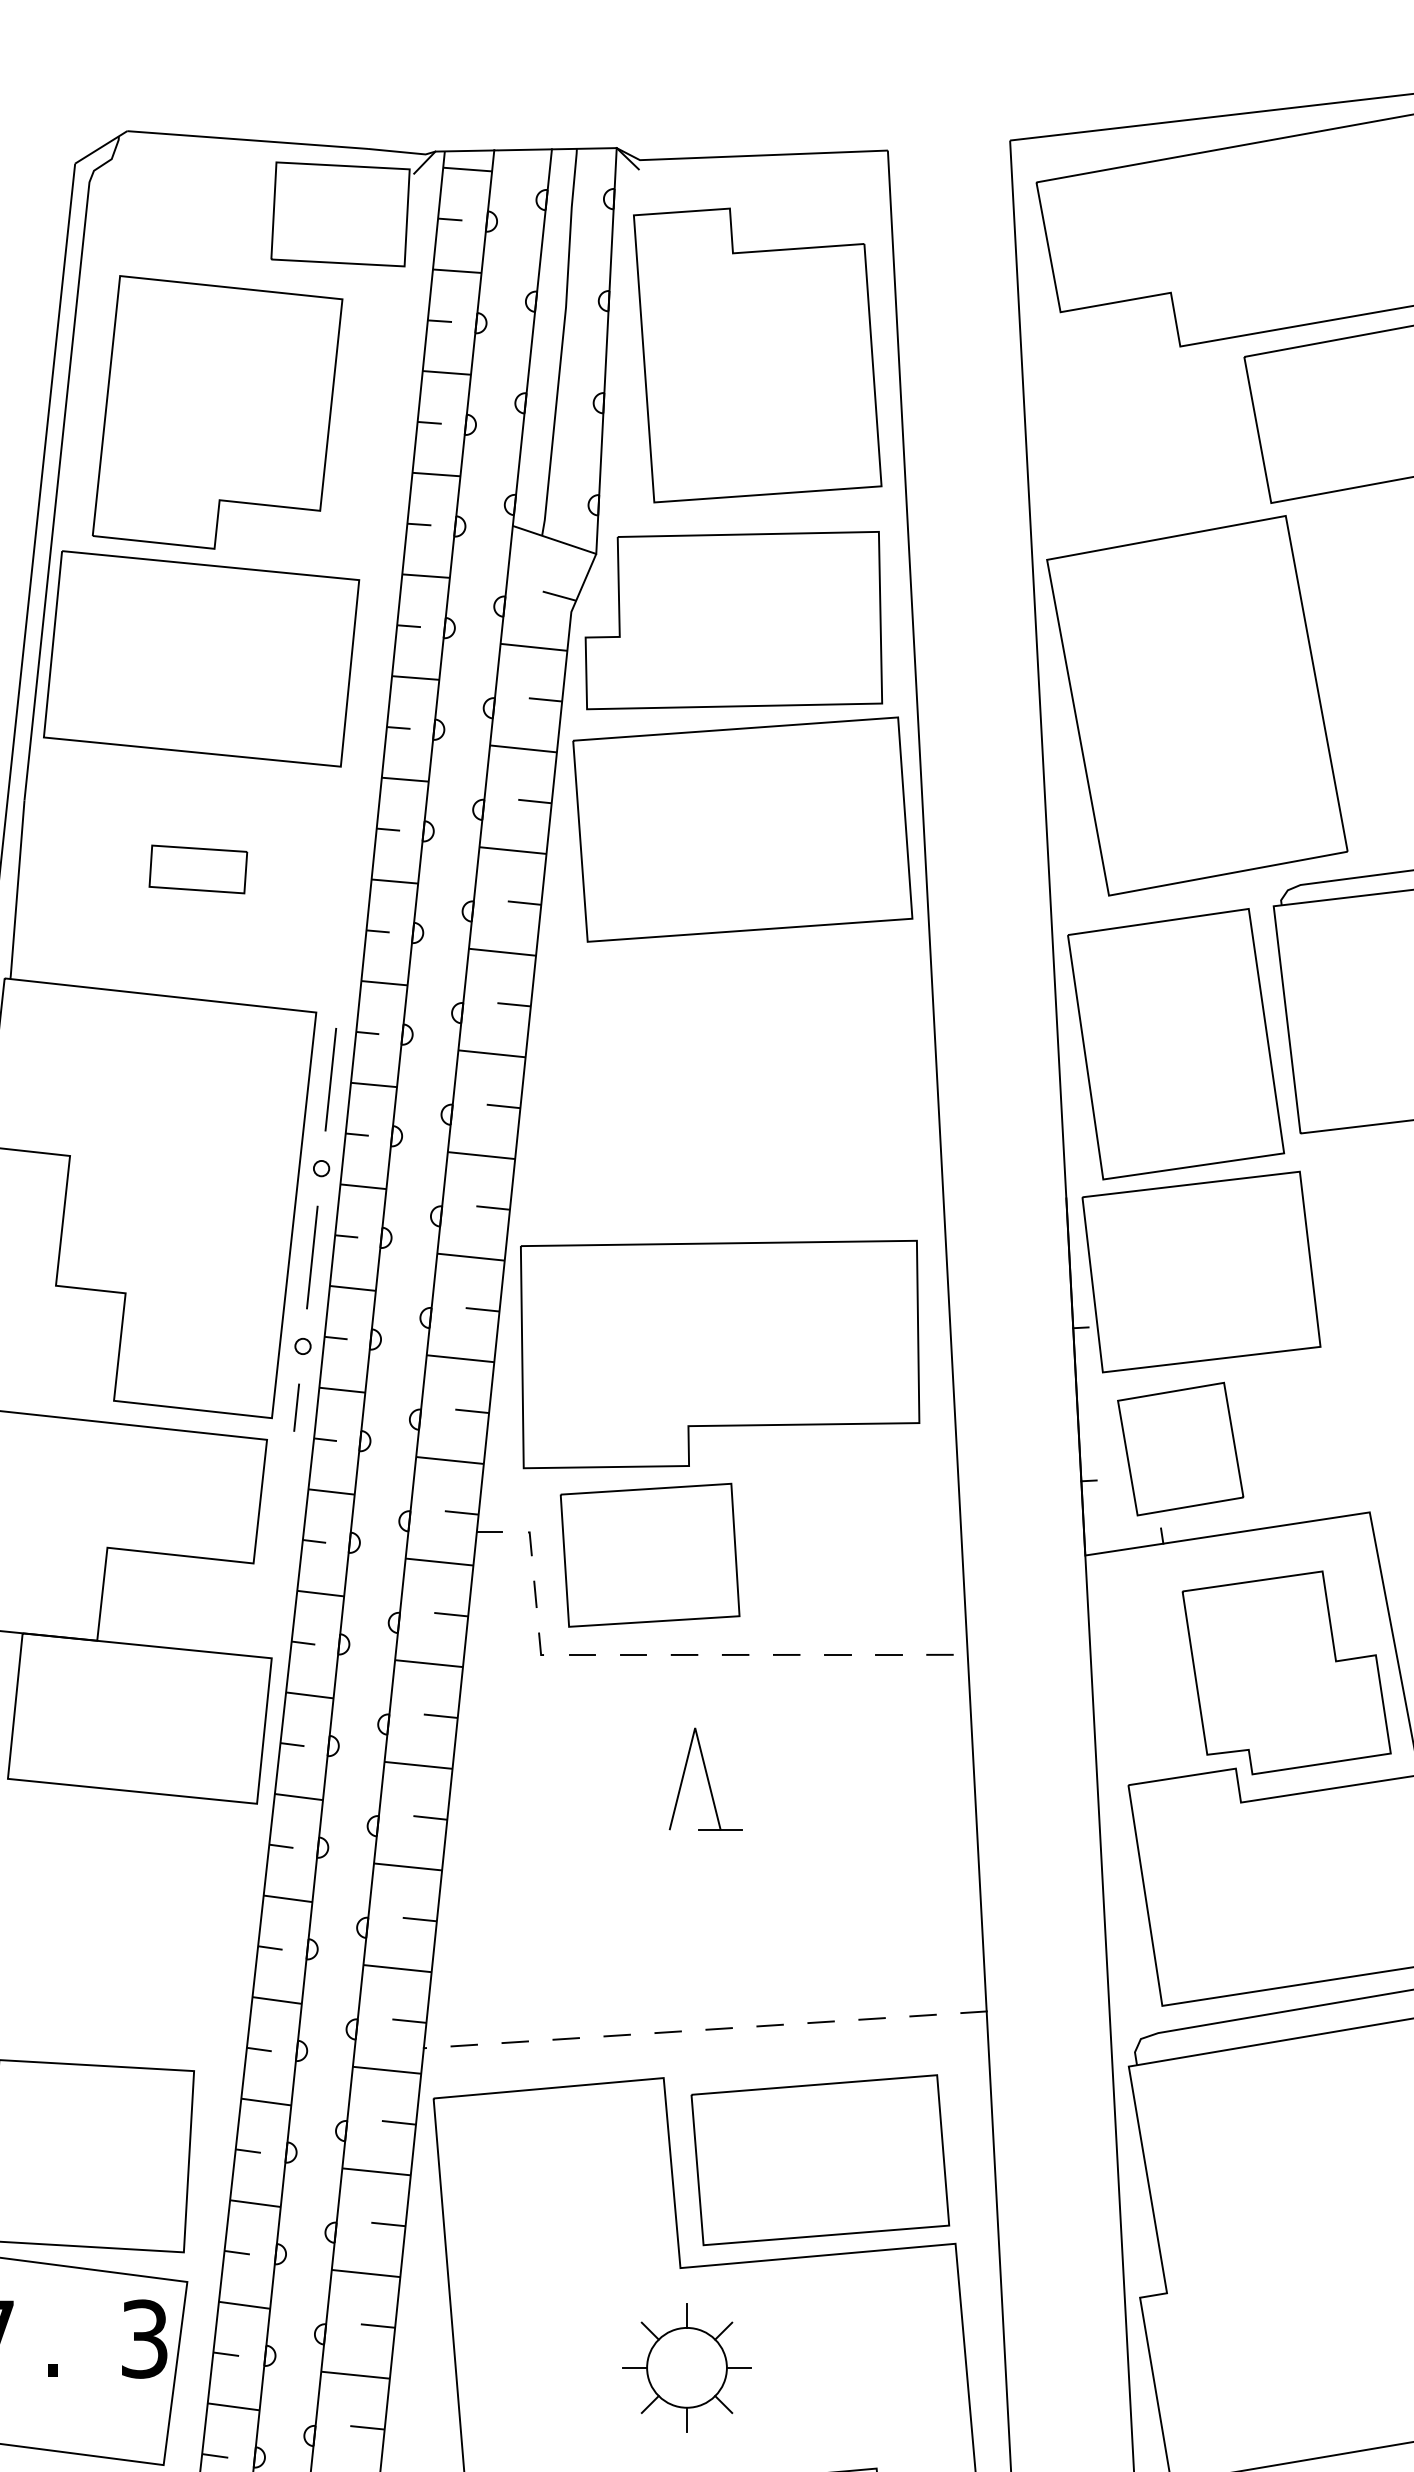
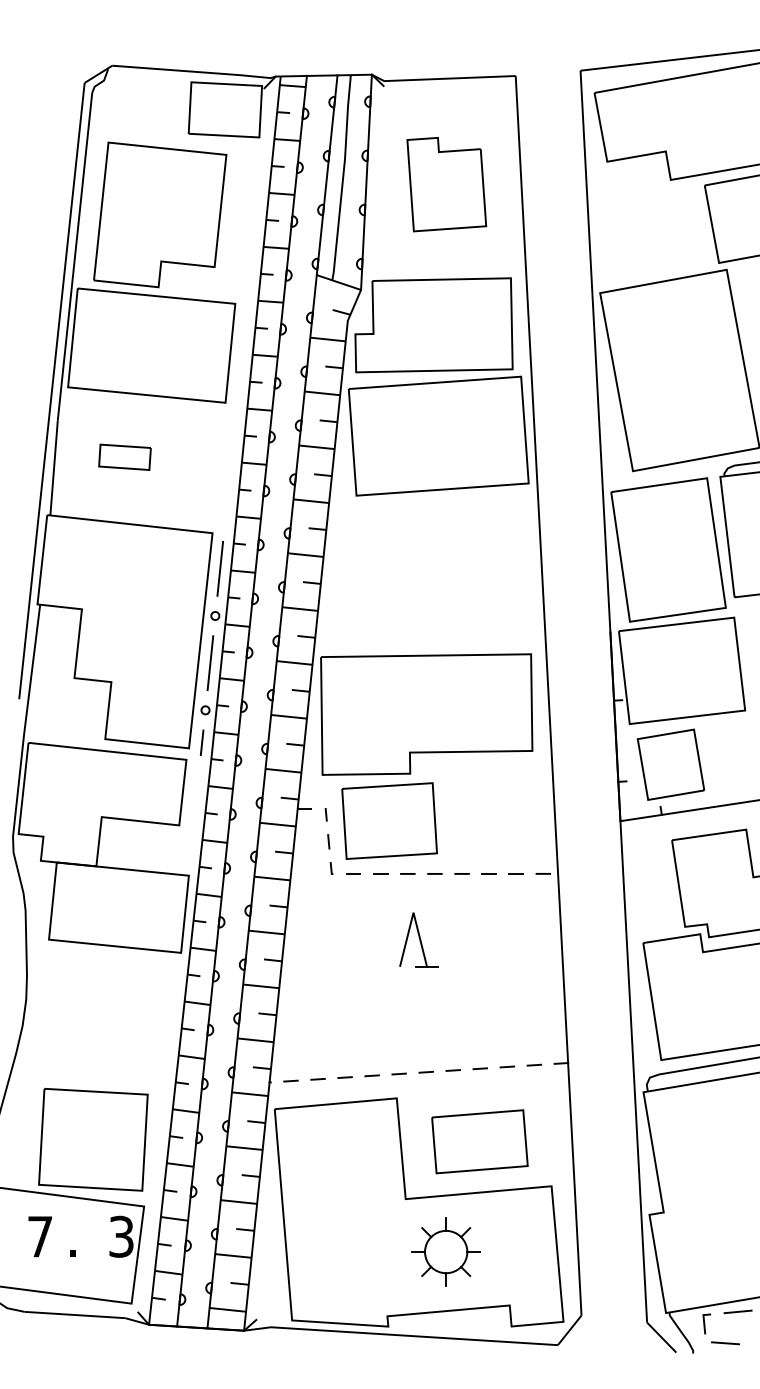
part: (757, 355) -> (446, 184), size x0.6
part: (197, 867) -> (124, 456), moved
part: (819, 2159) -> (479, 1141), size x0.7
part: (685, 2366) -> (445, 1251), moved

